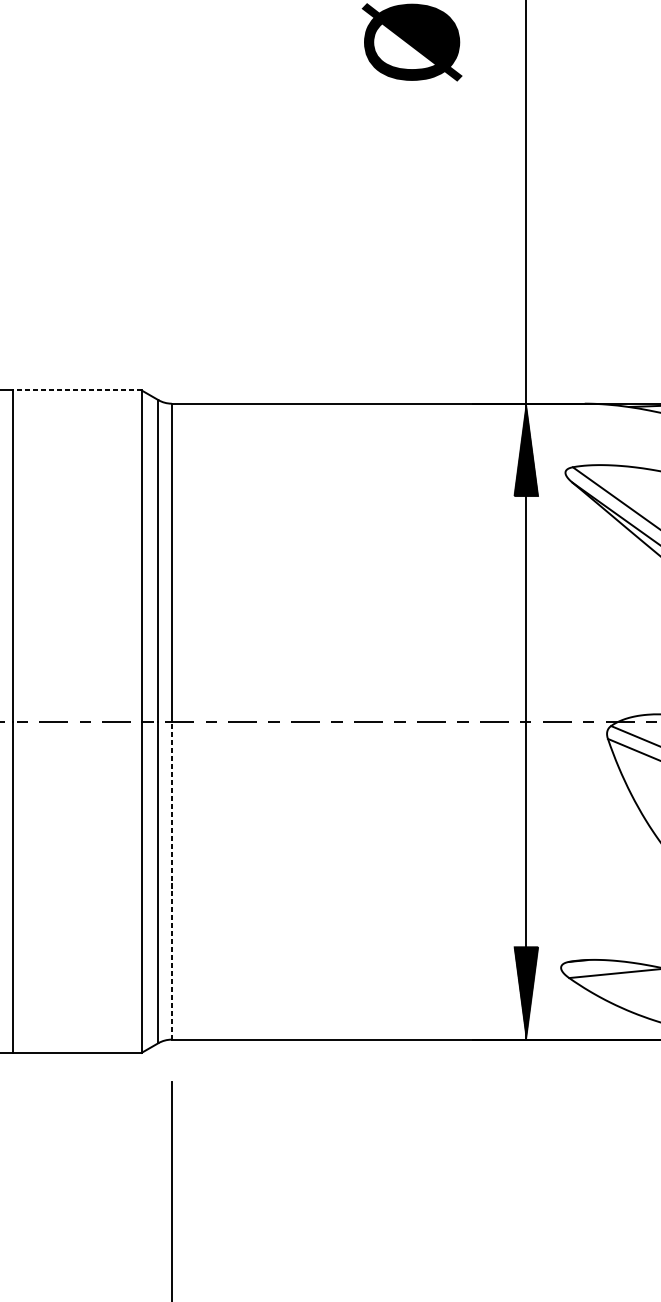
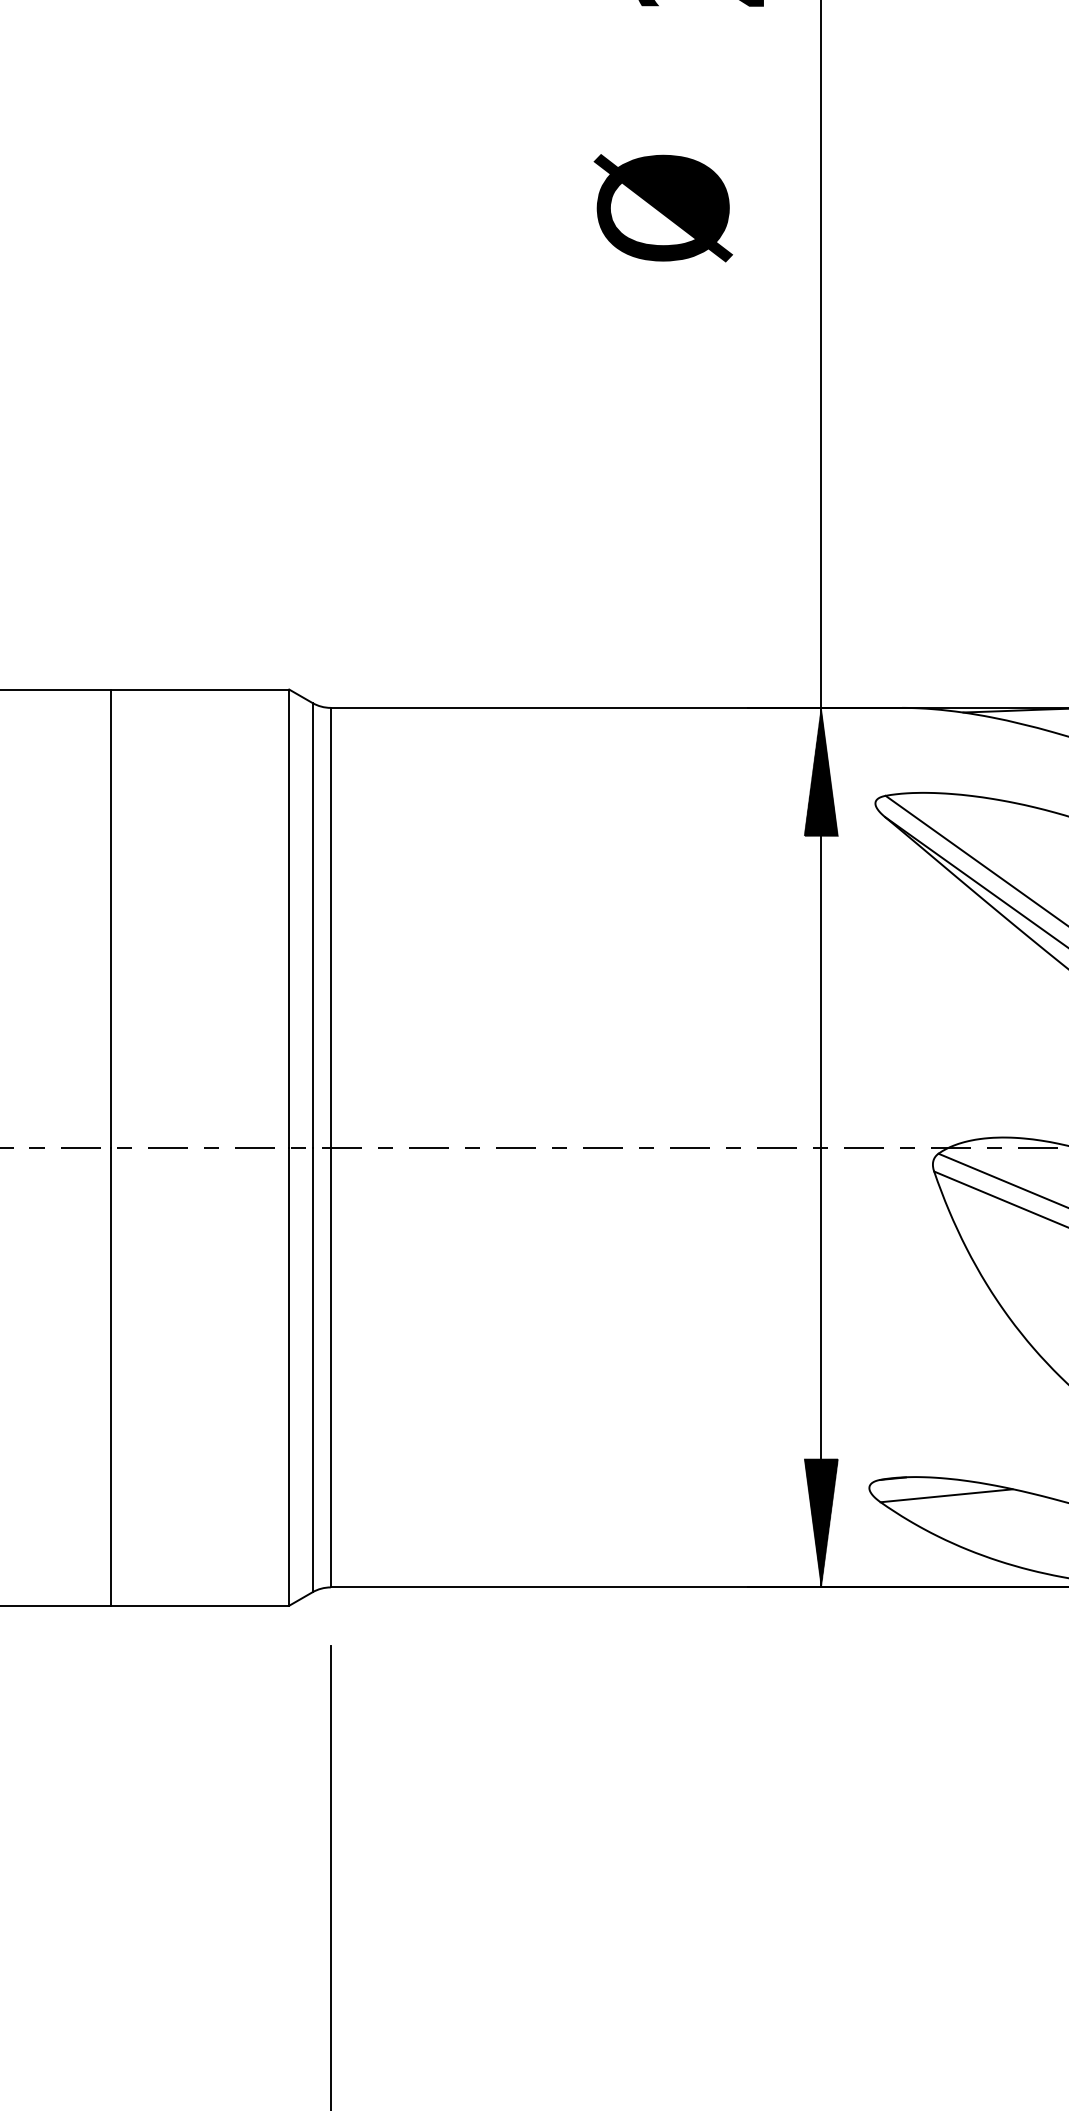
line: (76, 390) -> (199, 689), dashed -> solid
line: (171, 880) -> (330, 1367), dashed -> solid

